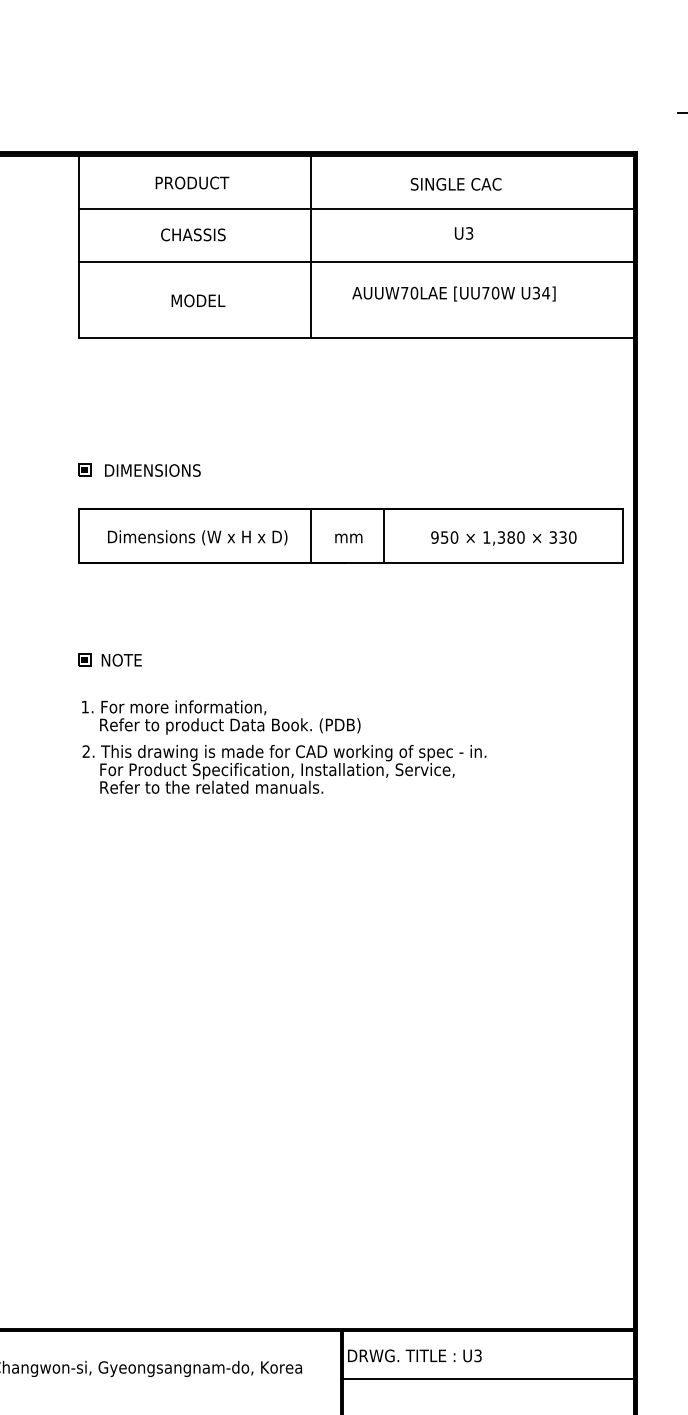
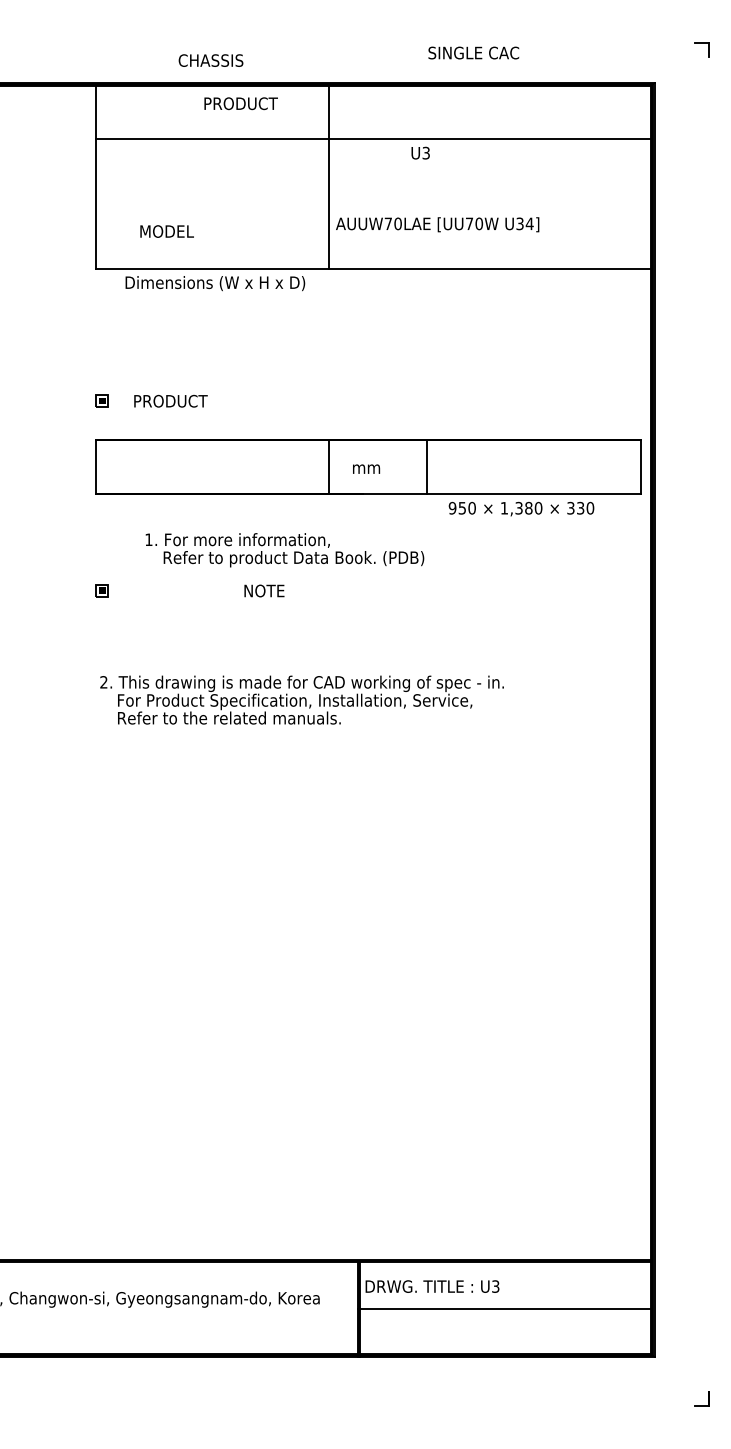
text: (191, 182) -> (240, 103), moved
text: (455, 183) -> (473, 52), moved
text: (463, 232) -> (420, 152), moved
text: (192, 234) -> (210, 60), moved
line: (355, 261) -> (373, 192), removed
text: (453, 293) -> (437, 224), moved
text: (197, 300) -> (166, 231), moved
text: (152, 469) -> (170, 400), DIMENSIONS -> PRODUCT
line: (383, 535) -> (426, 466), moved
text: (197, 537) -> (215, 283), moved
text: (503, 537) -> (521, 508), moved
text: (121, 659) -> (264, 590), moved
text: (220, 717) -> (284, 550), moved

